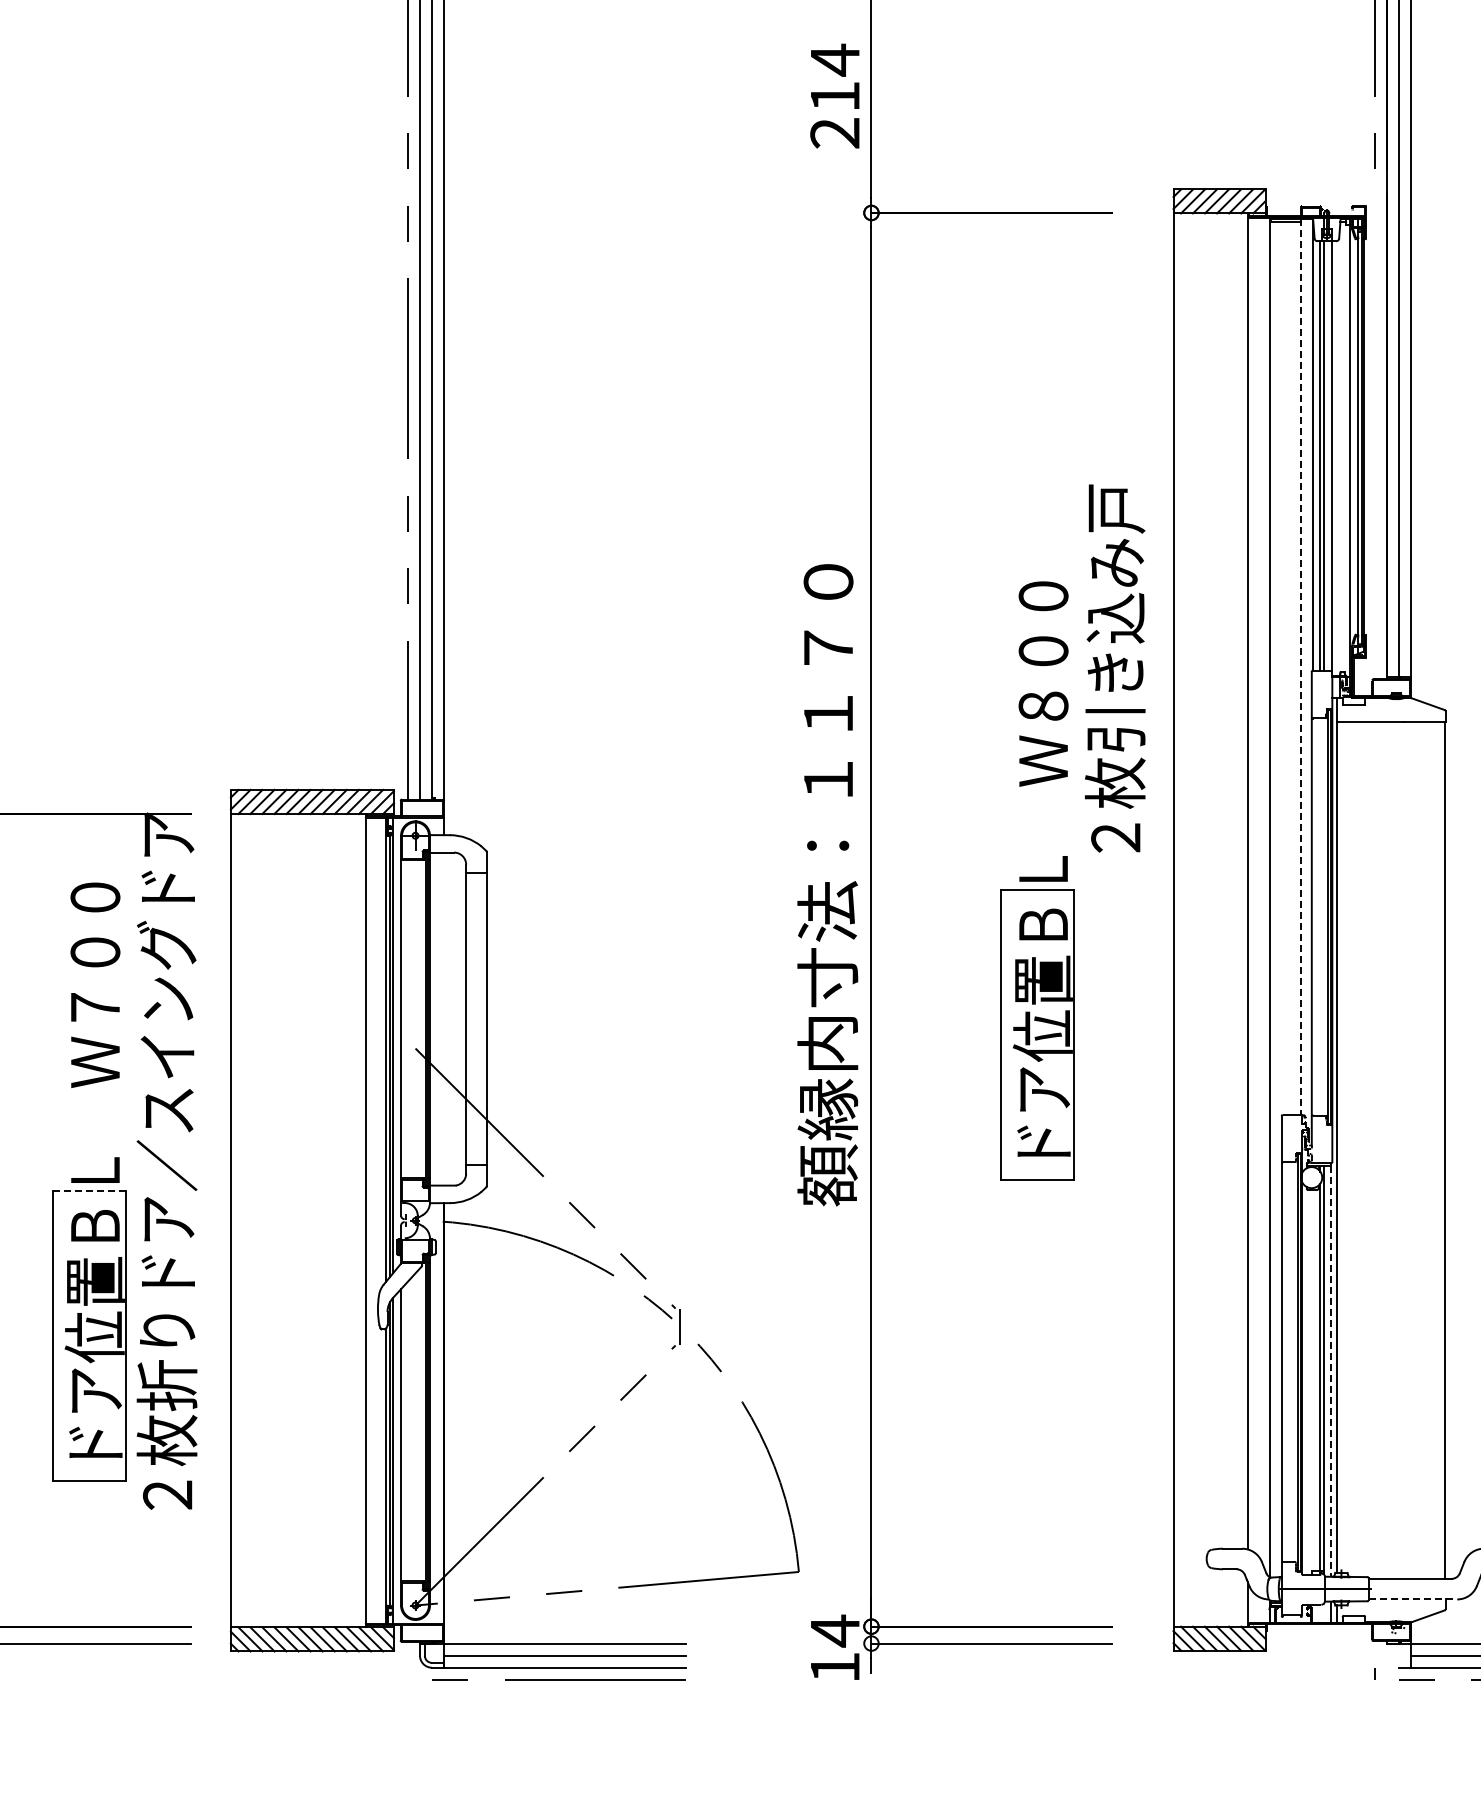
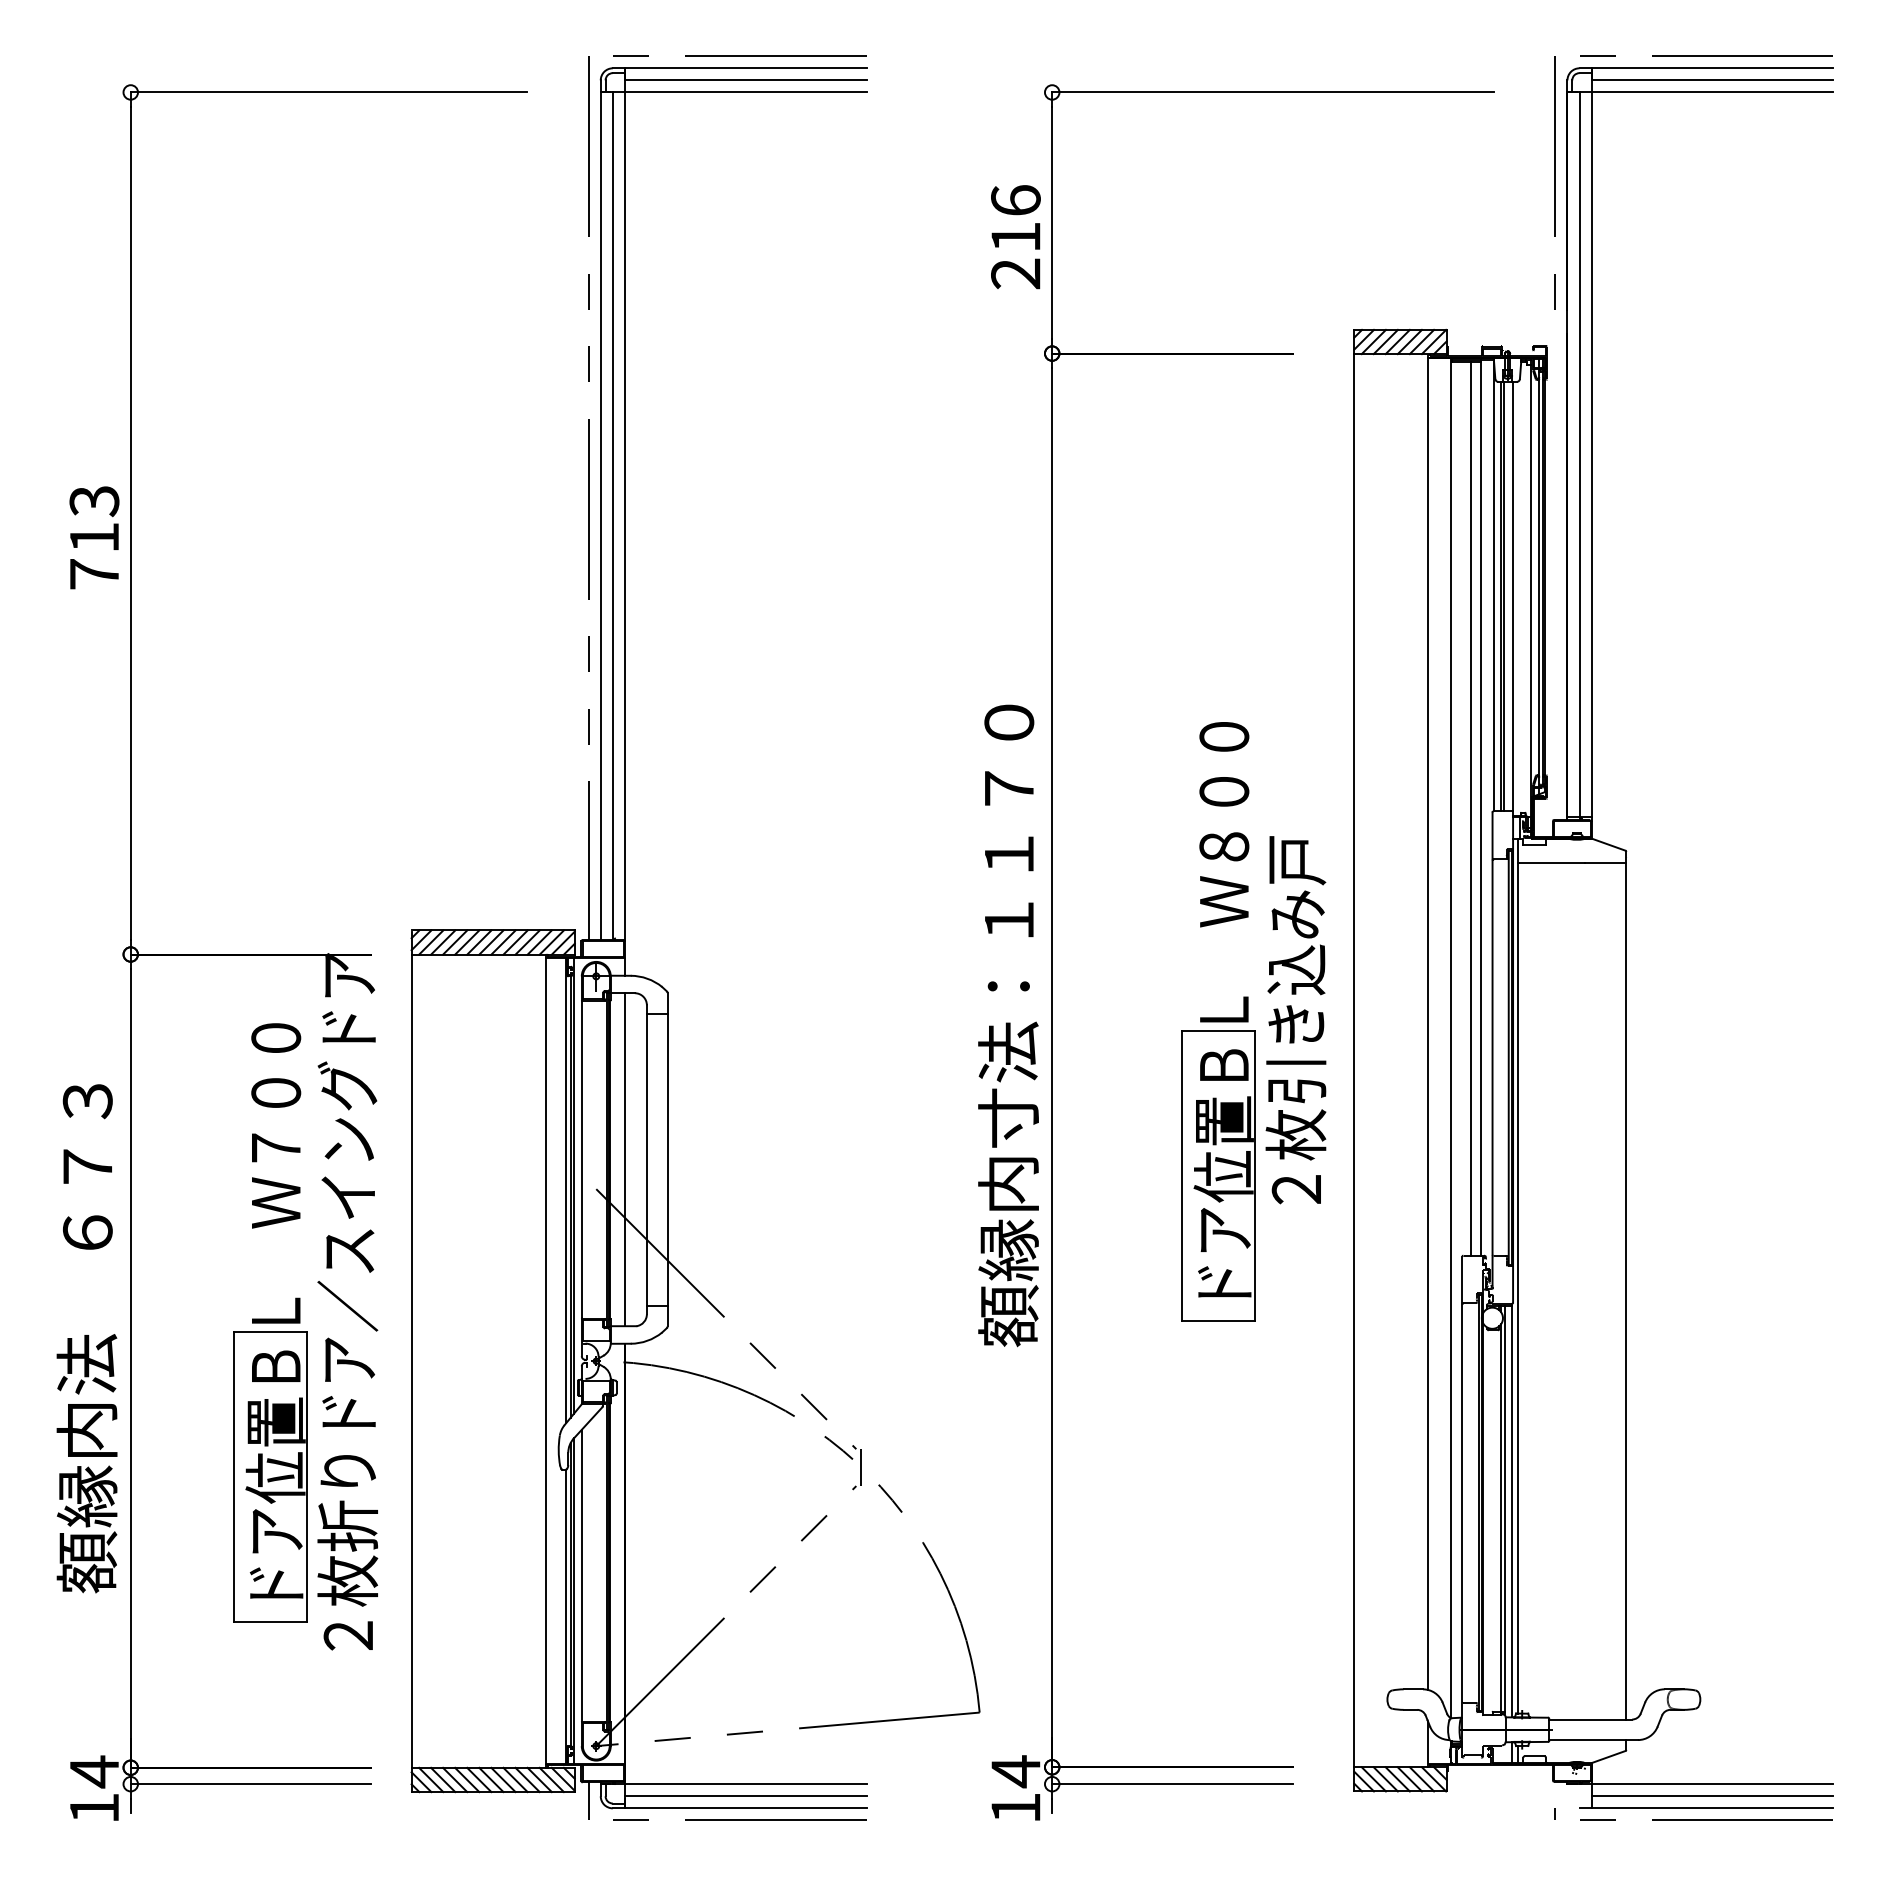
text: (834, 59) -> (1015, 200), 214 -> 216
line: (1300, 666) -> (1481, 807), dashed -> solid
line: (1289, 667) -> (1470, 808), added
text: (1114, 668) -> (1295, 1020), moved
line: (443, 1018) -> (624, 1159), added
line: (88, 1190) -> (269, 1331), dashed -> solid
line: (1330, 1370) -> (1511, 1511), dashed -> solid
line: (1413, 1599) -> (1594, 1740), dashed -> solid
line: (407, 1660) -> (588, 1801), added

